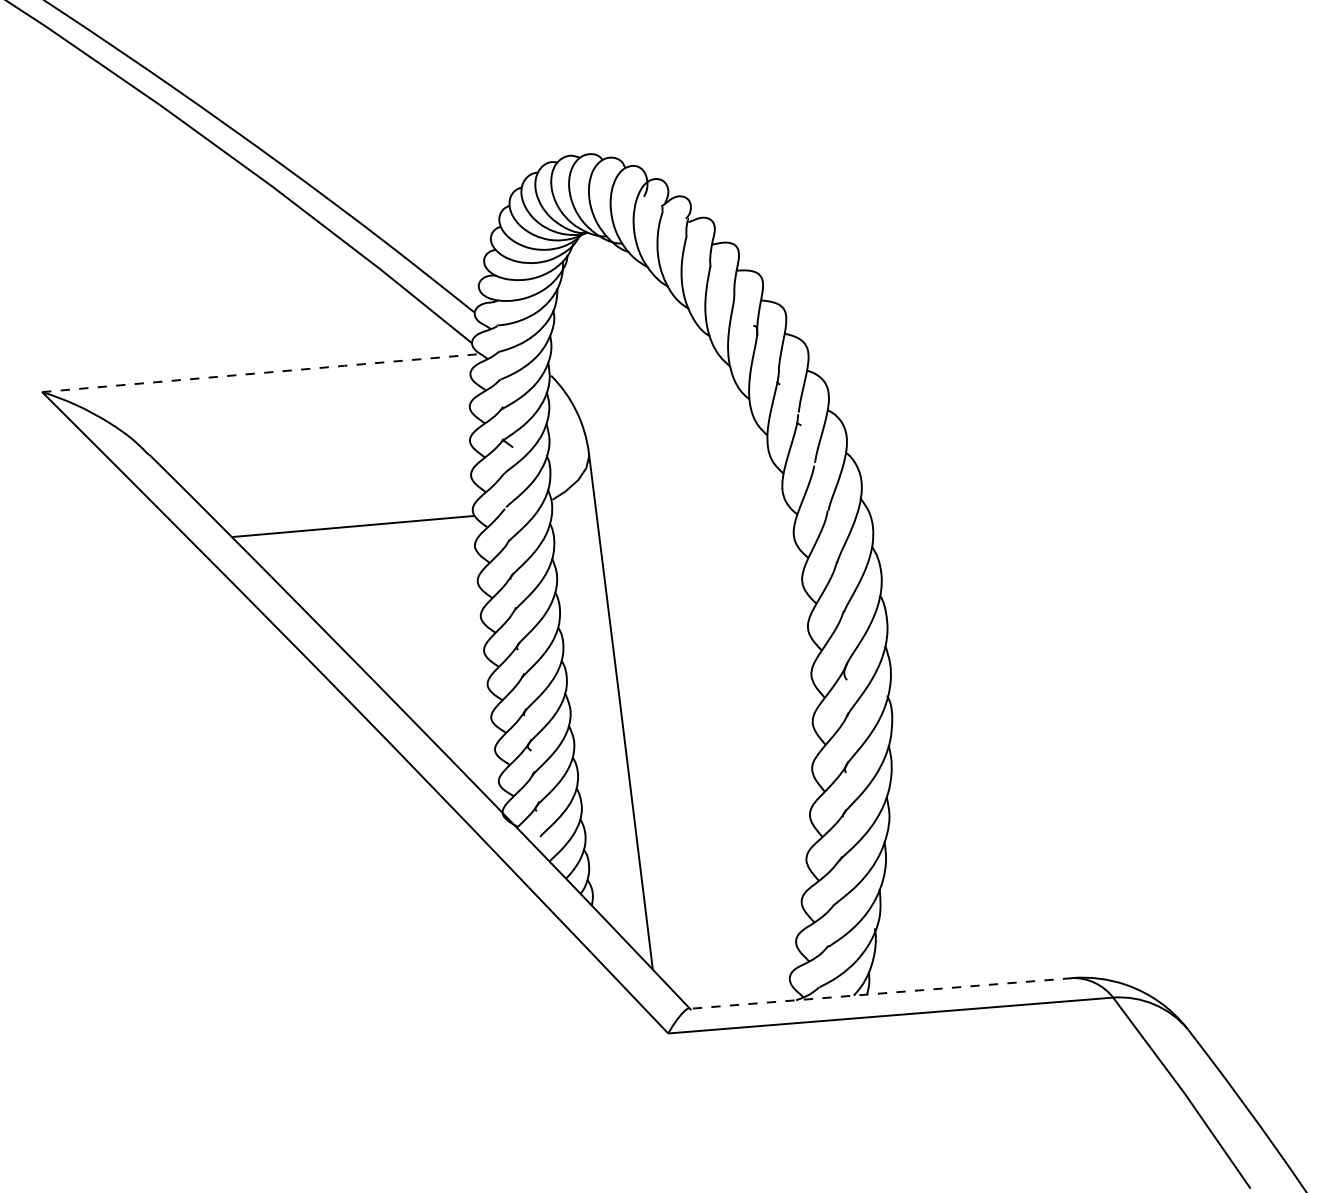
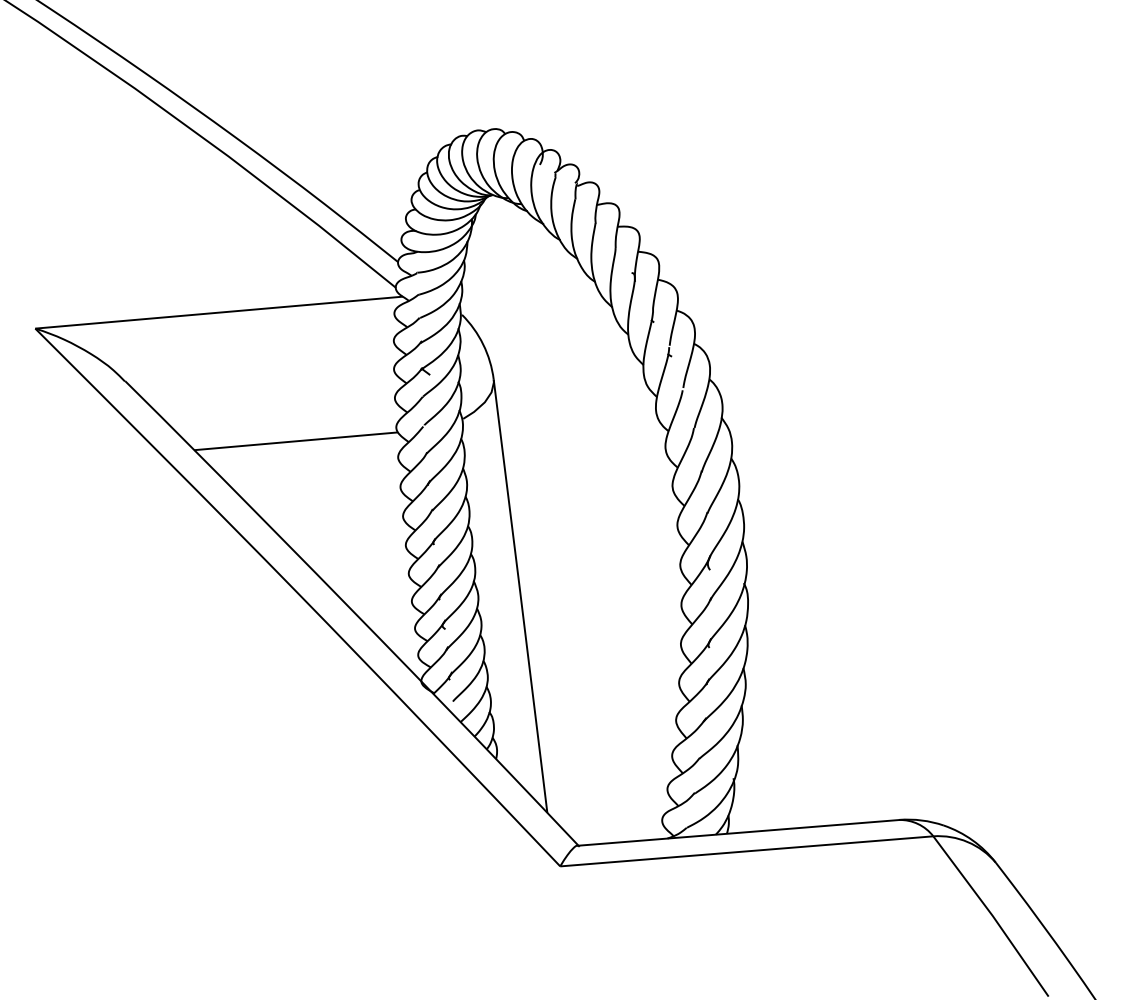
line: (263, 372) -> (220, 312), dashed -> solid
line: (880, 993) -> (738, 832), dashed -> solid

